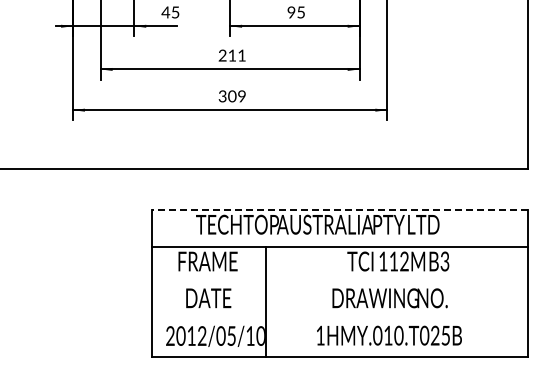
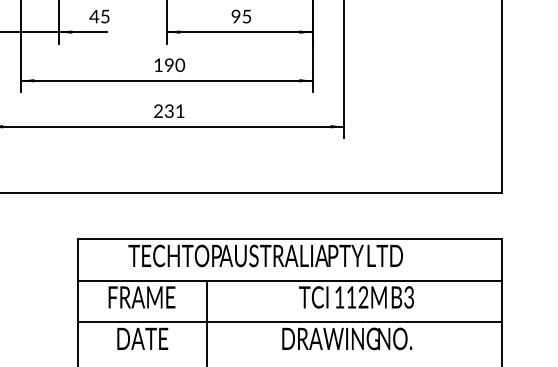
text: (232, 55) -> (169, 65), 211 -> 190
text: (231, 96) -> (168, 111), 309 -> 231
line: (339, 209) -> (290, 238), dashed -> solid
line: (339, 283) -> (290, 322), added

